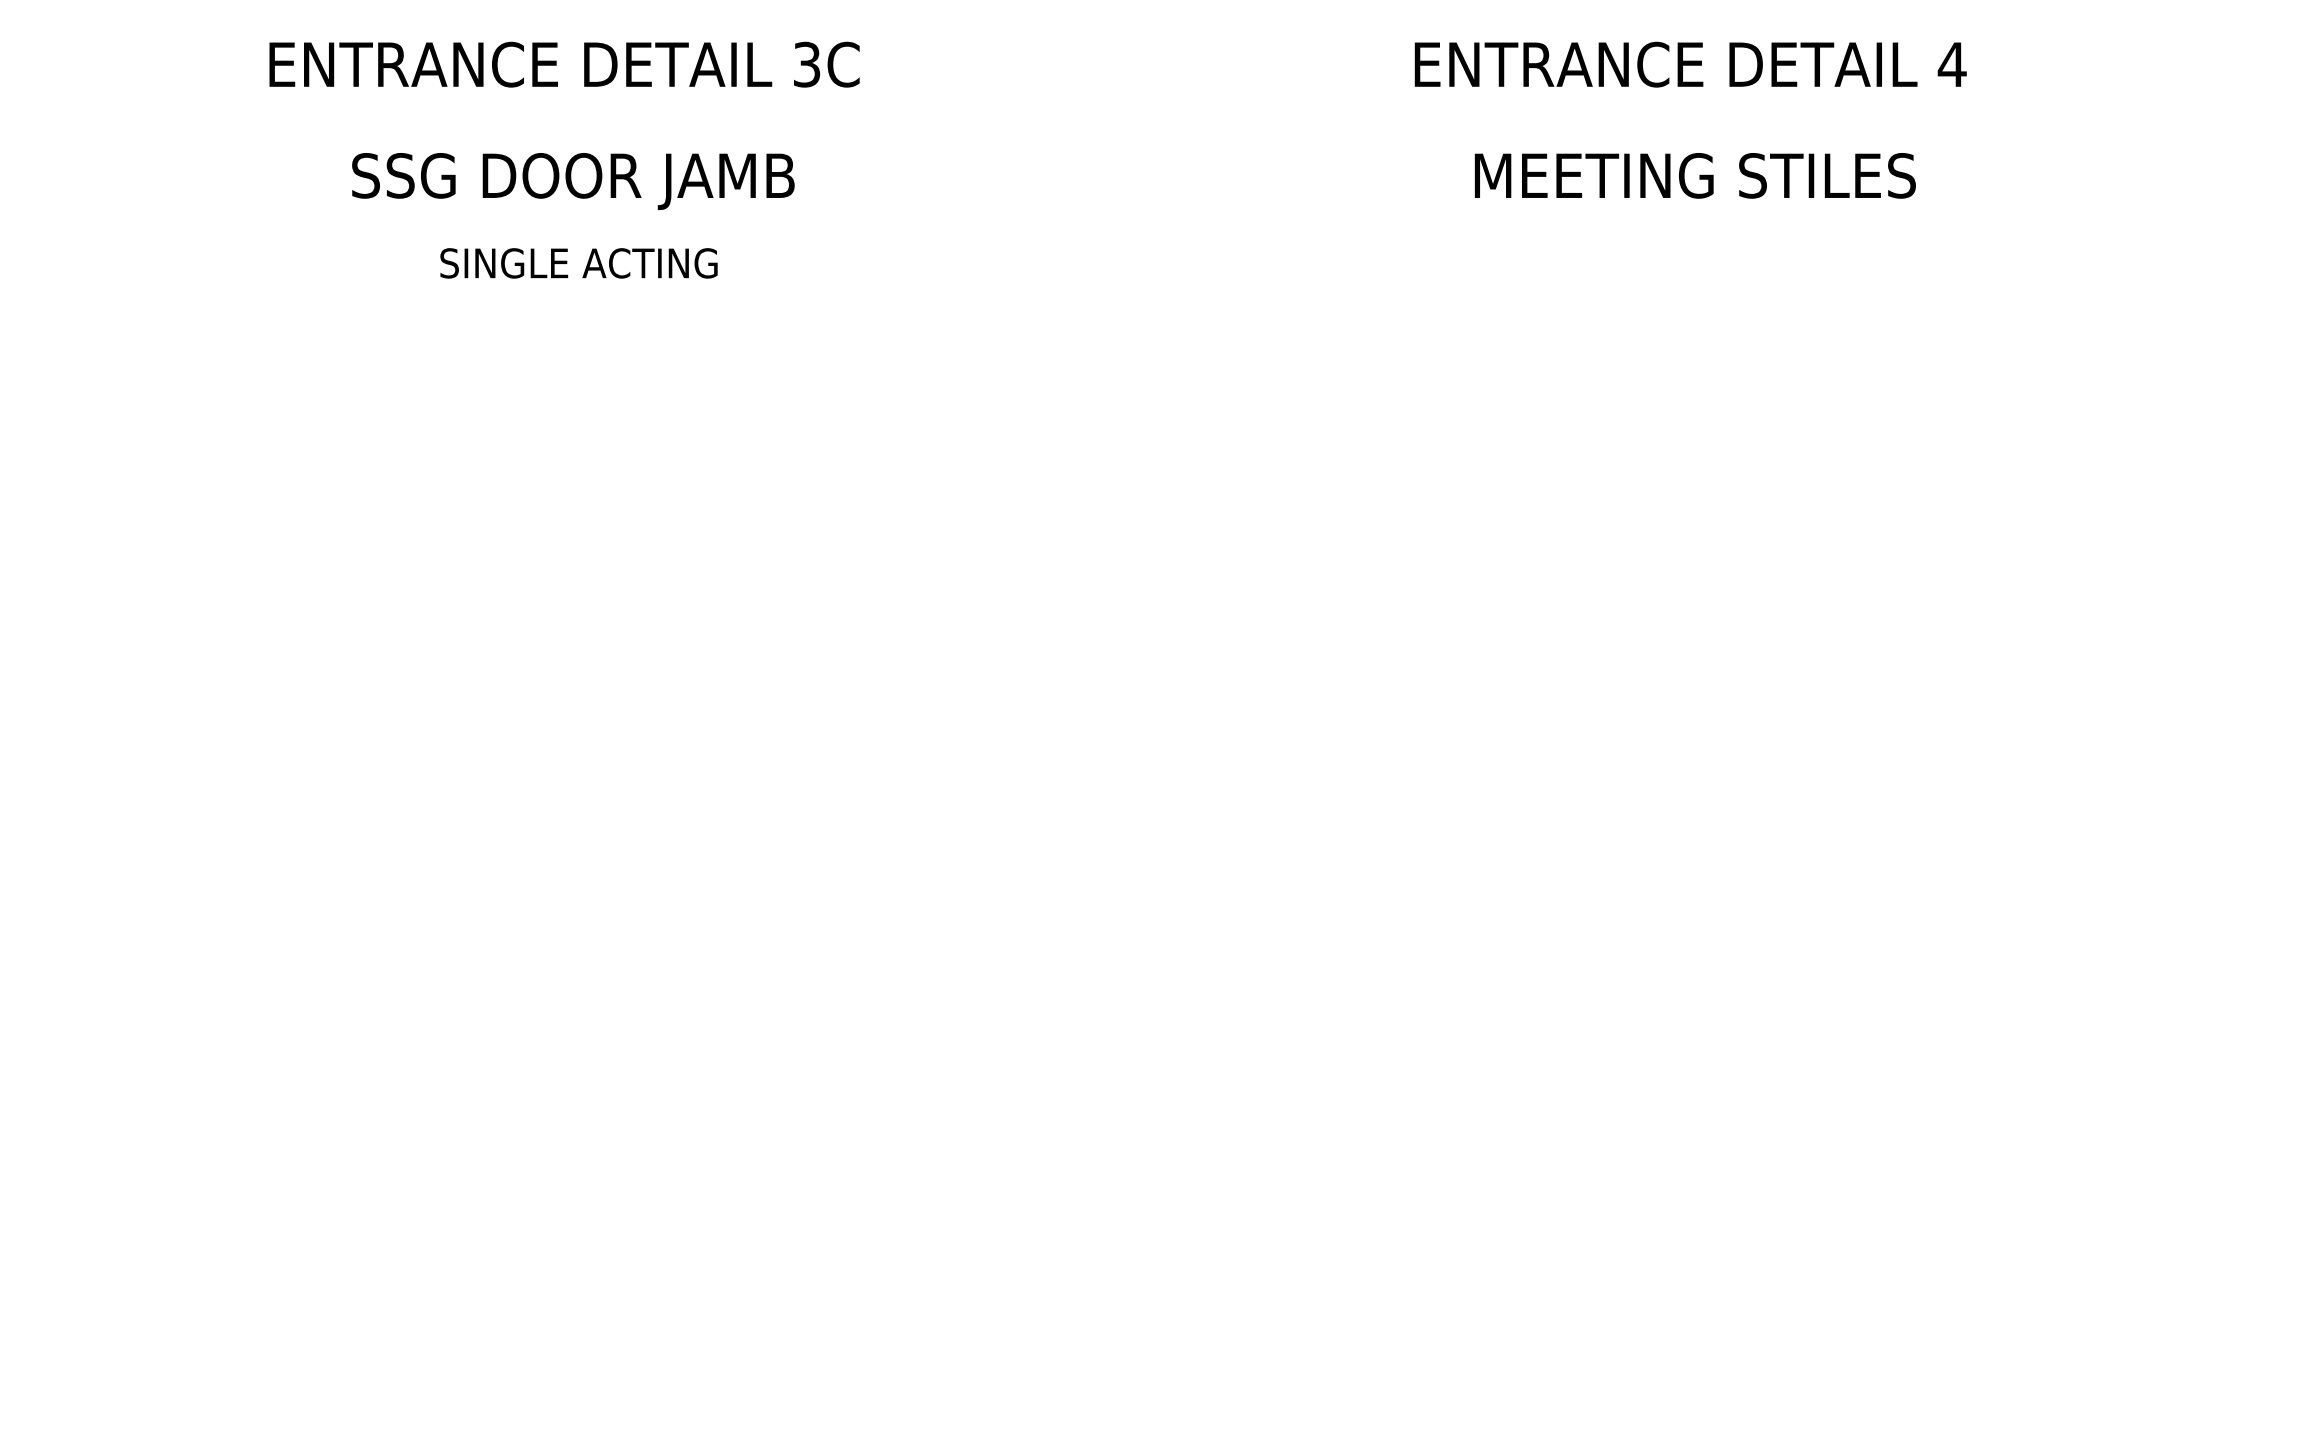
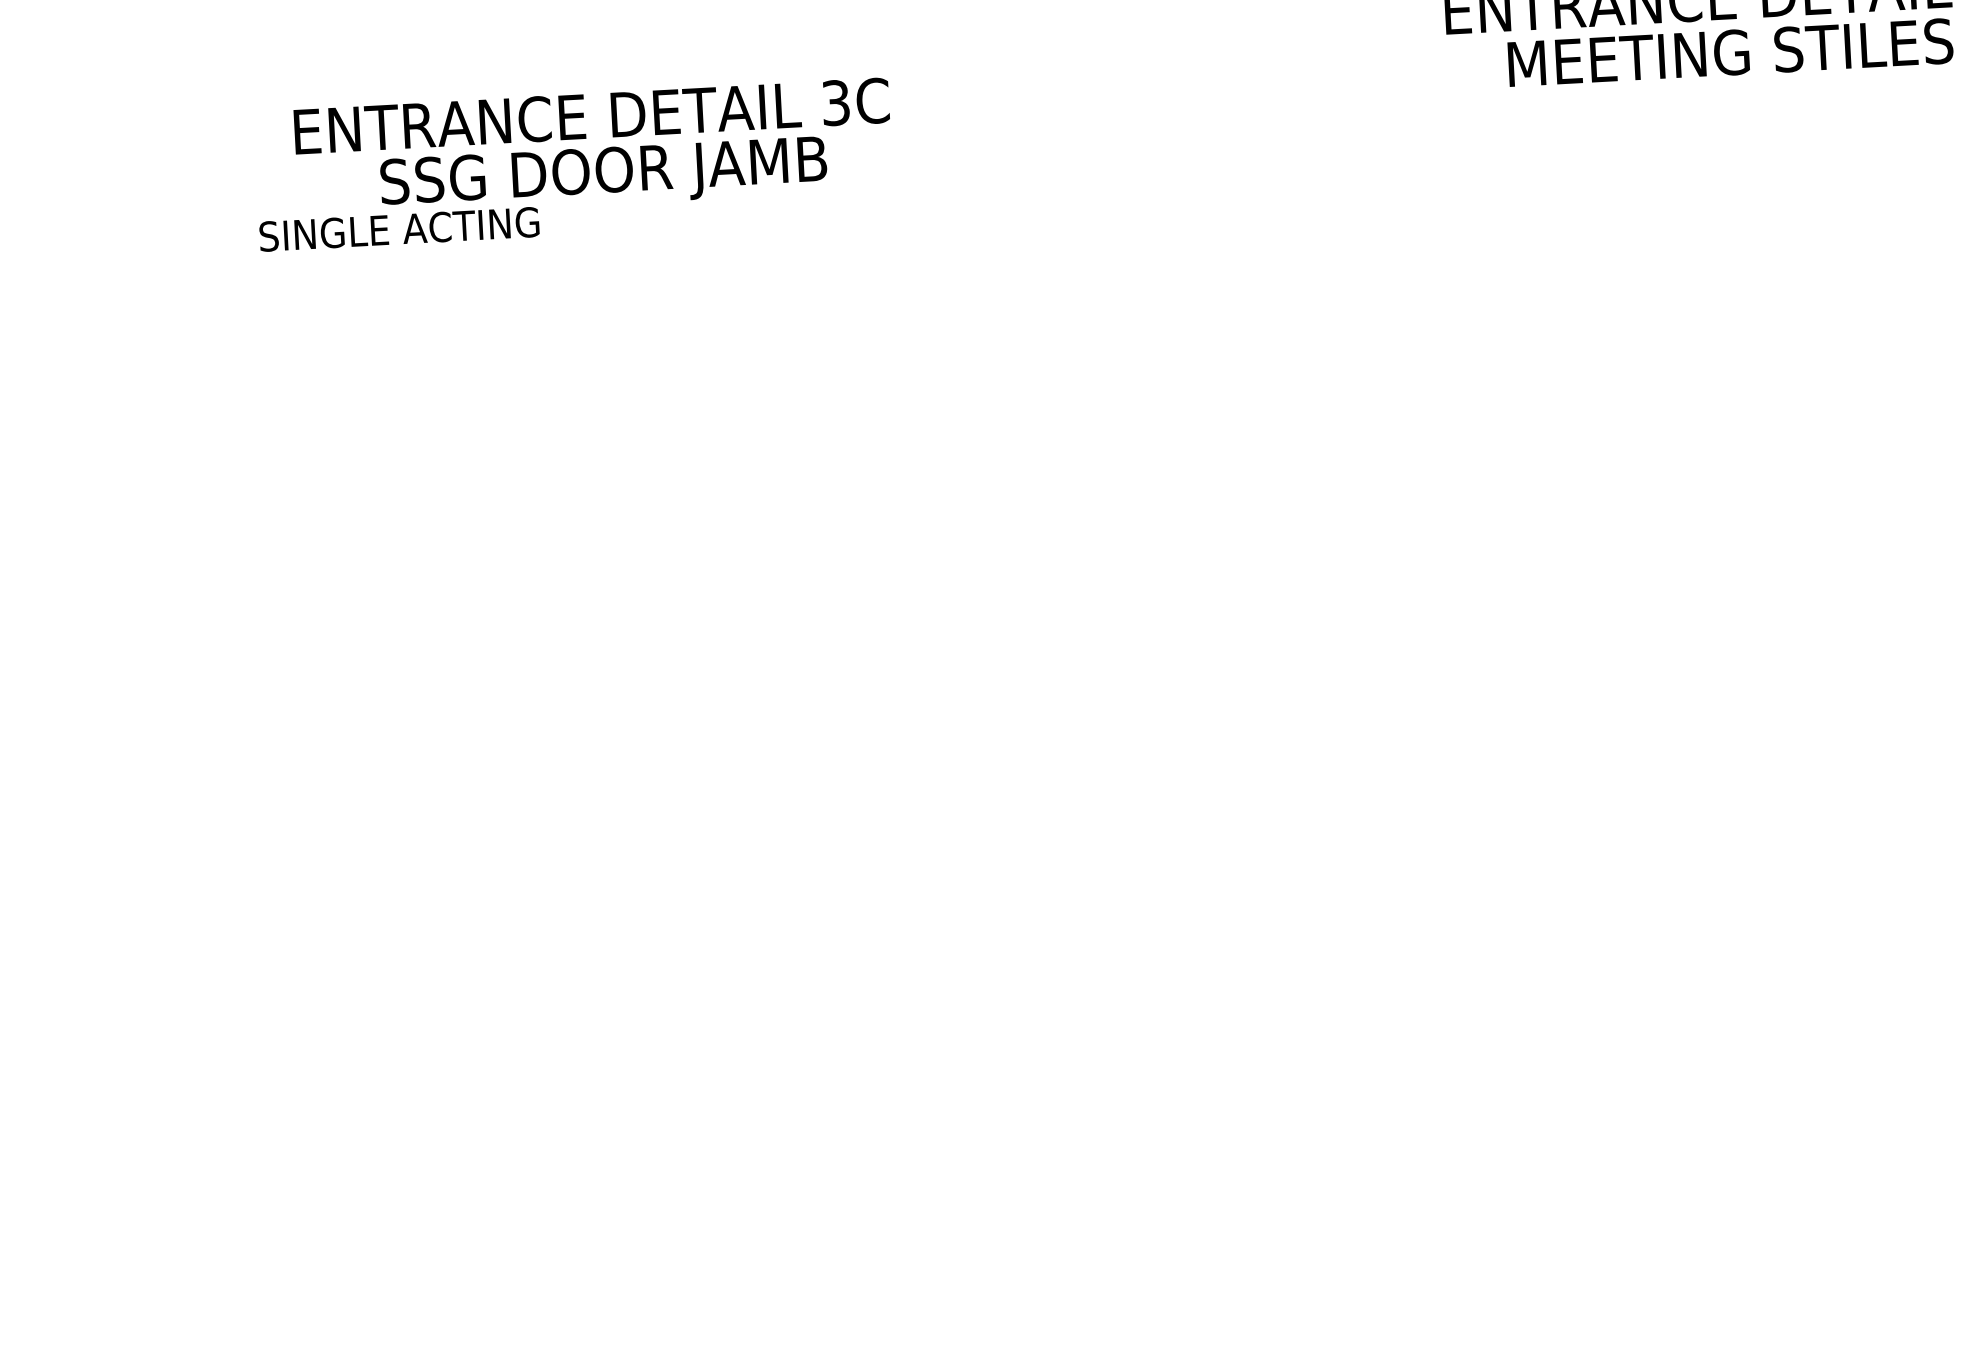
text: (564, 64) -> (591, 116), moved
text: (1694, 175) -> (1729, 52), moved
text: (578, 263) -> (398, 229), moved

